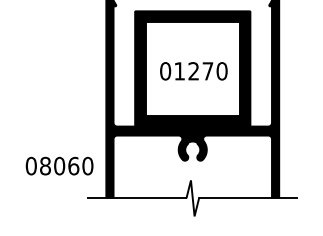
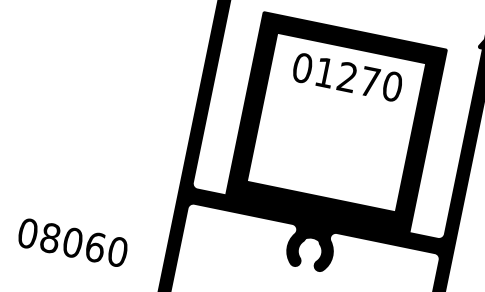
text: (193, 71) -> (346, 77), moved
text: (59, 165) -> (72, 241), moved

